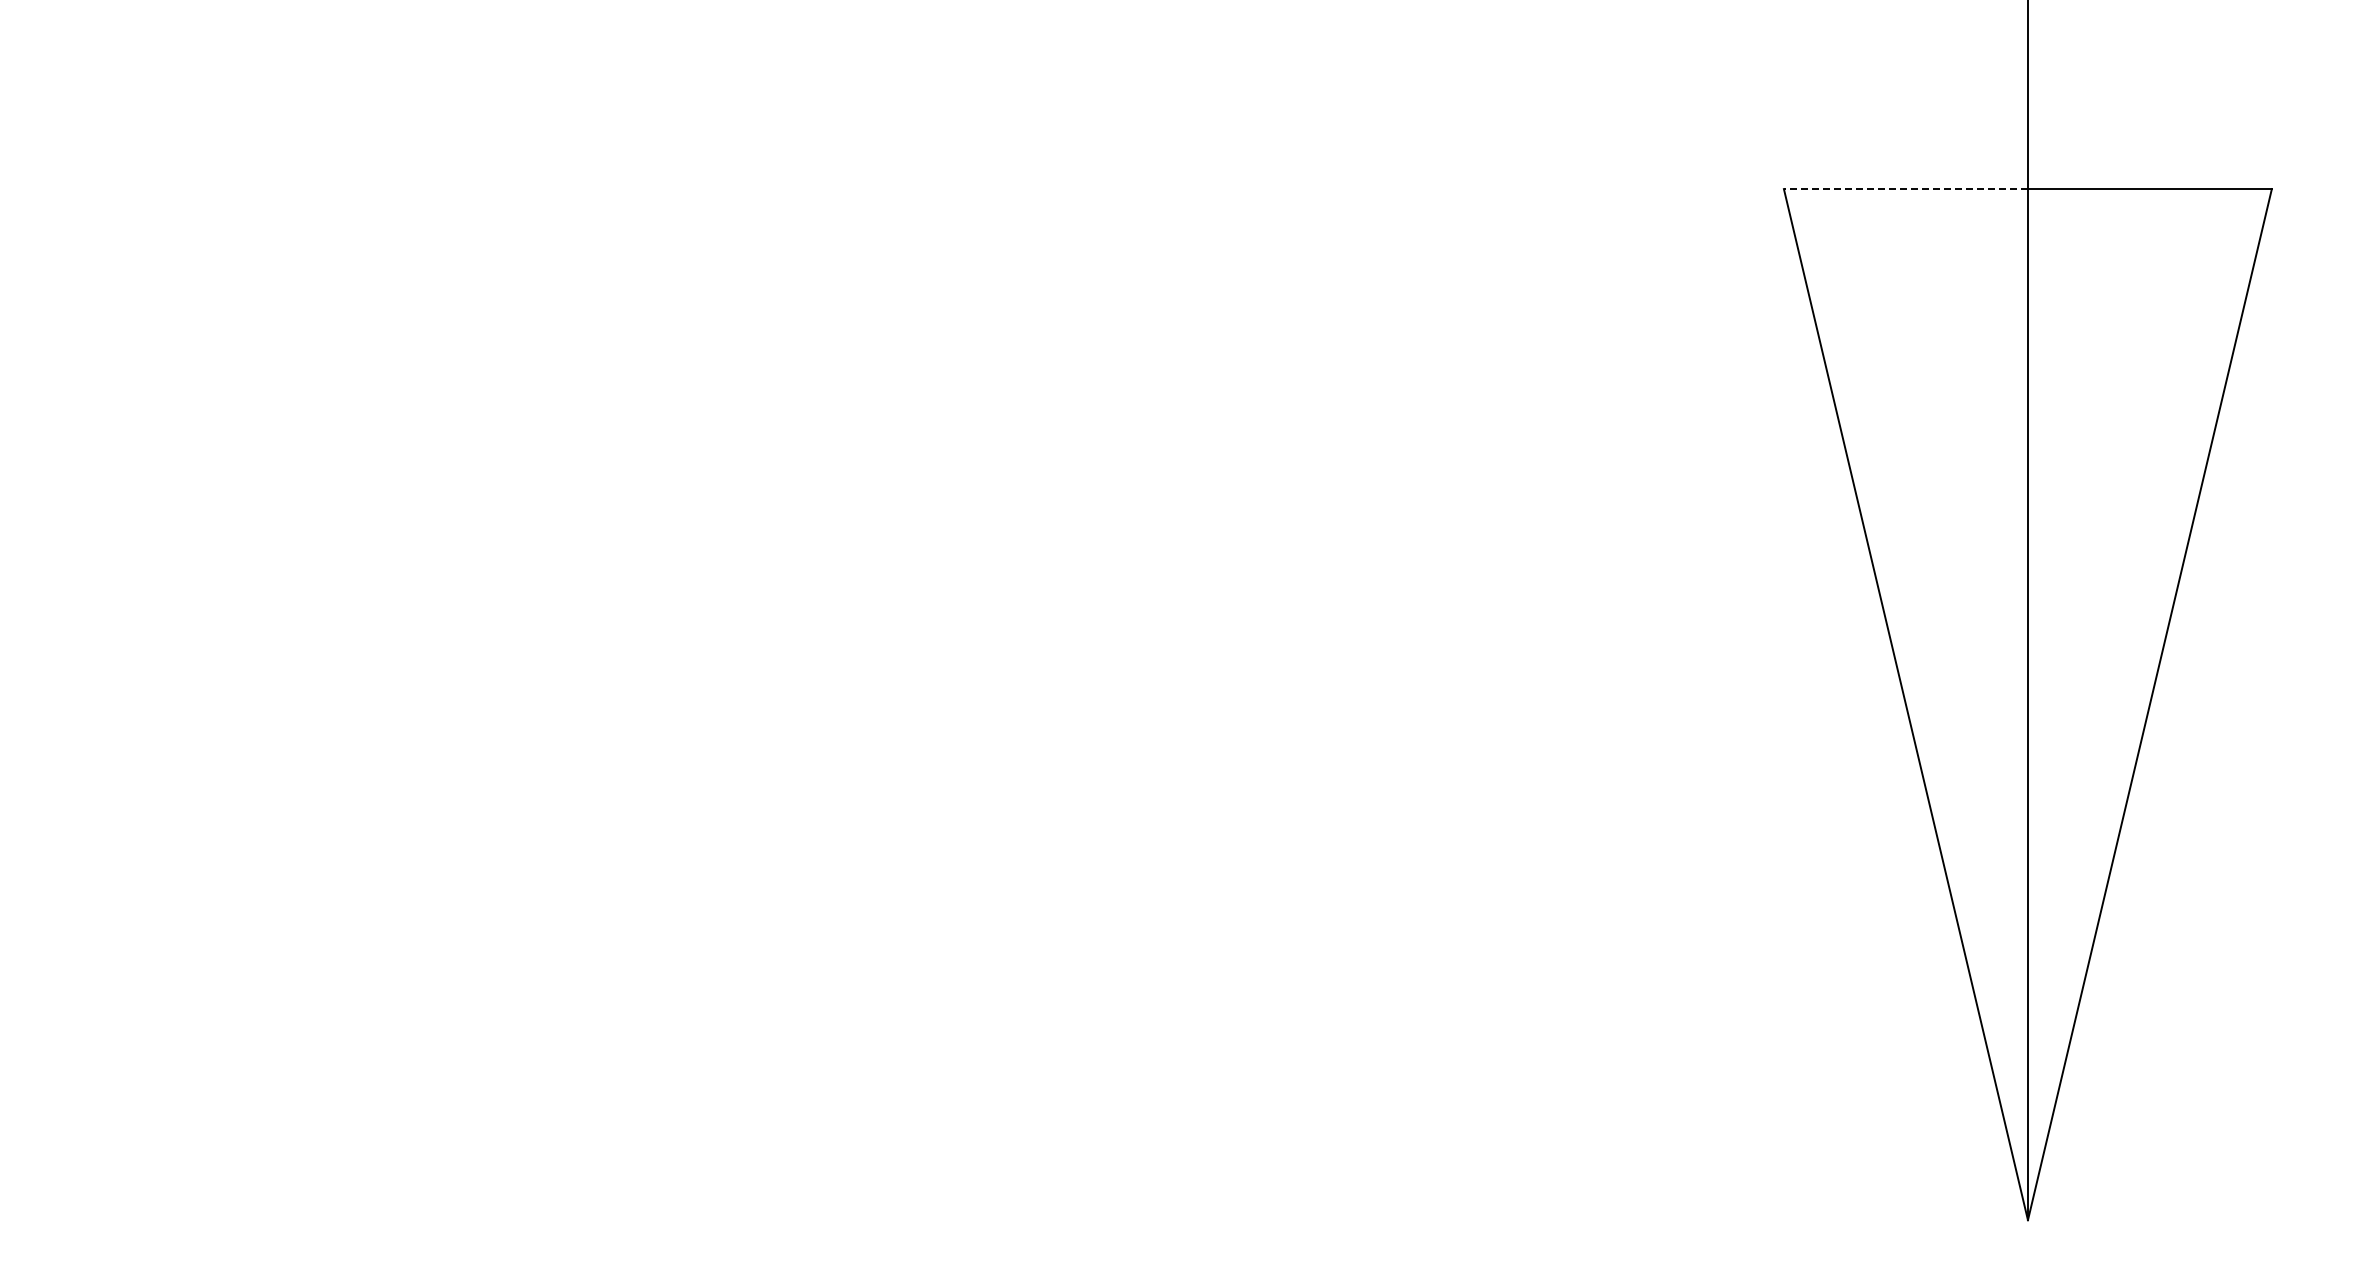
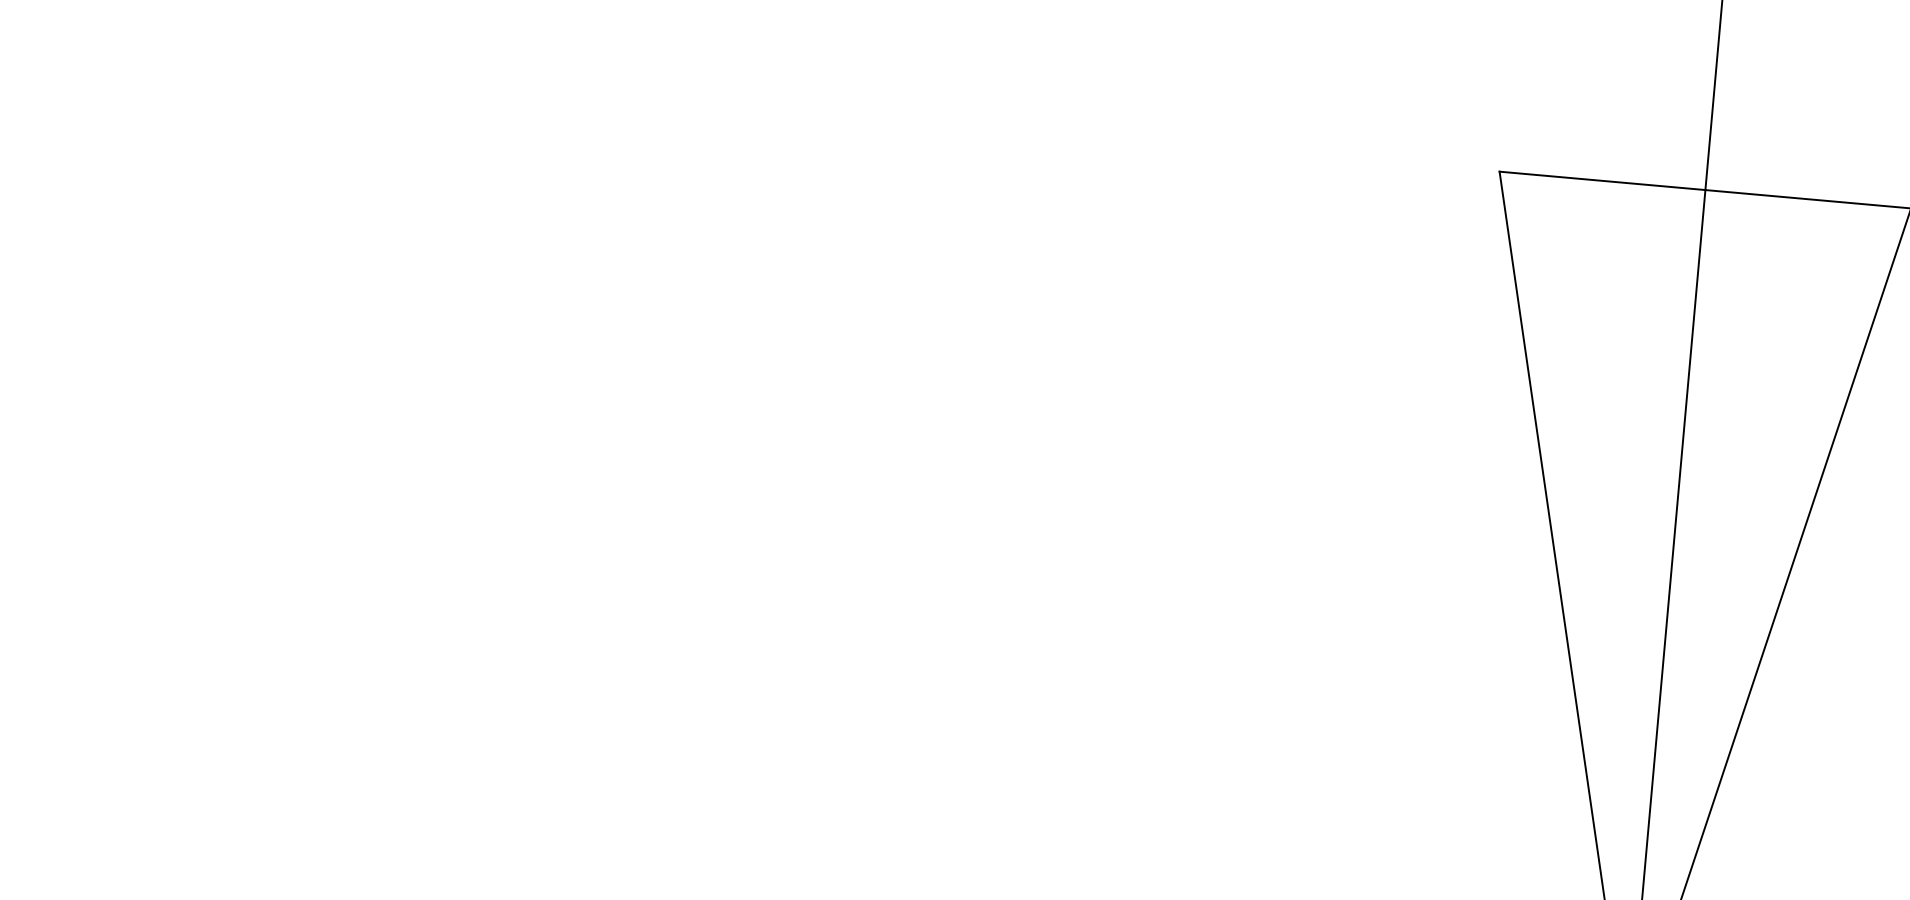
line: (1905, 189) -> (1602, 181), dashed -> solid

